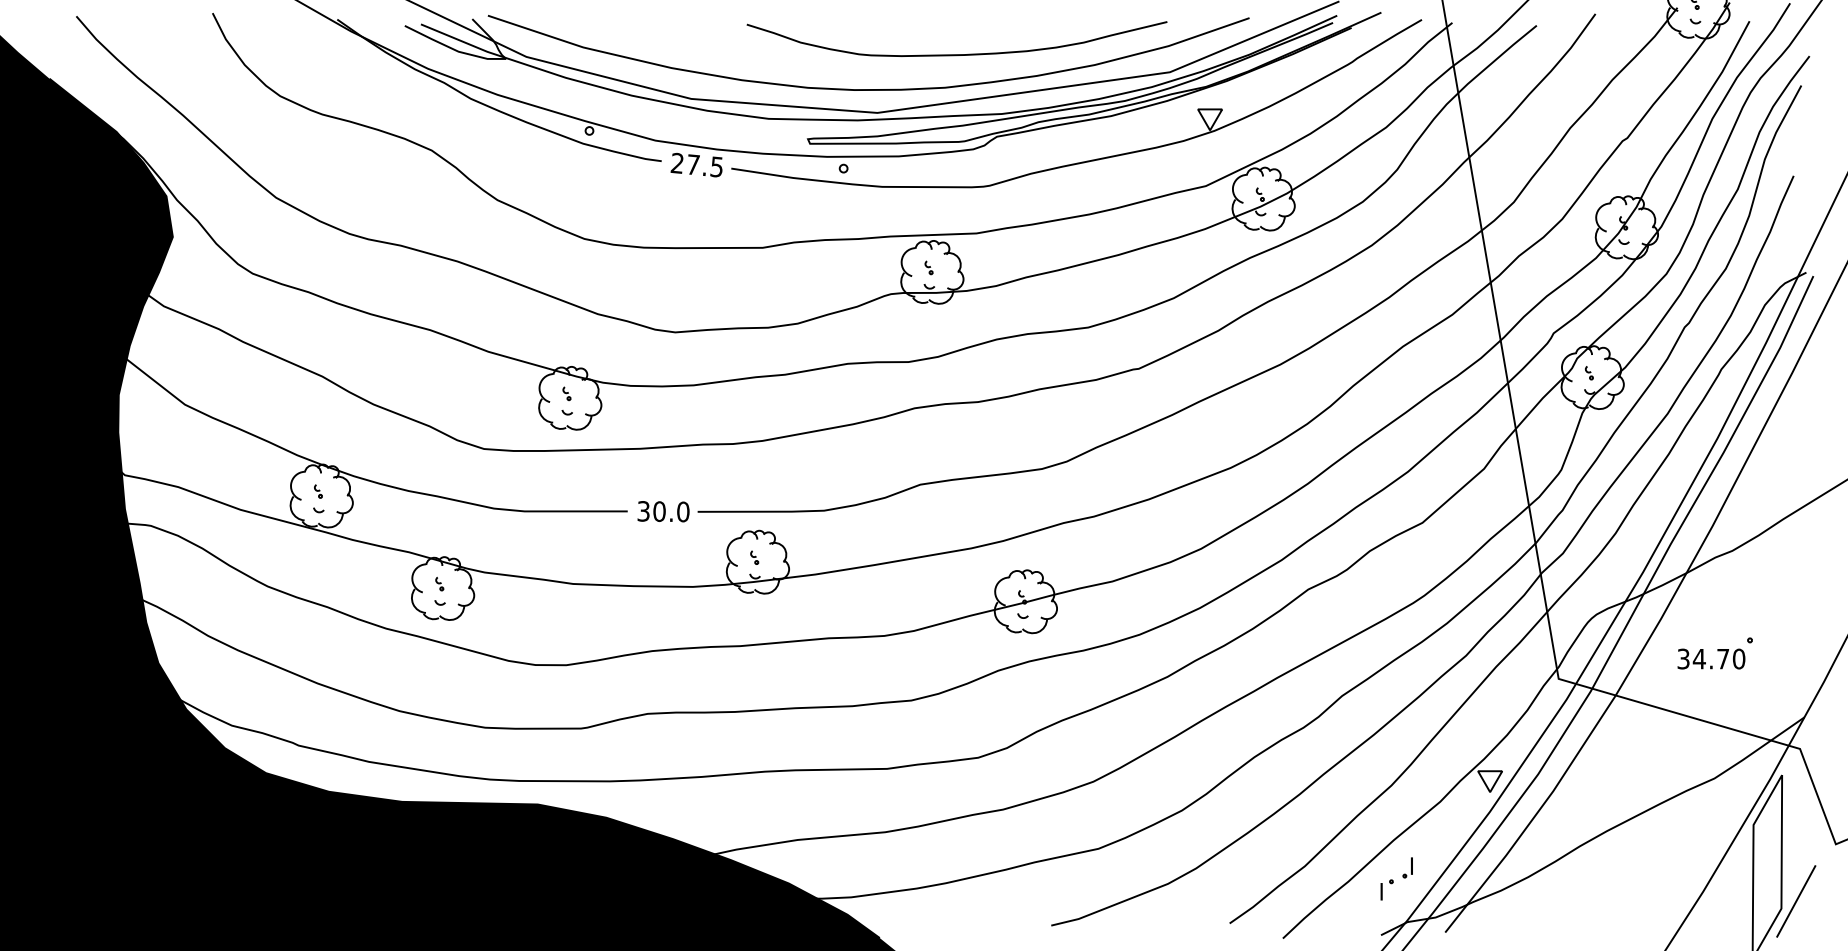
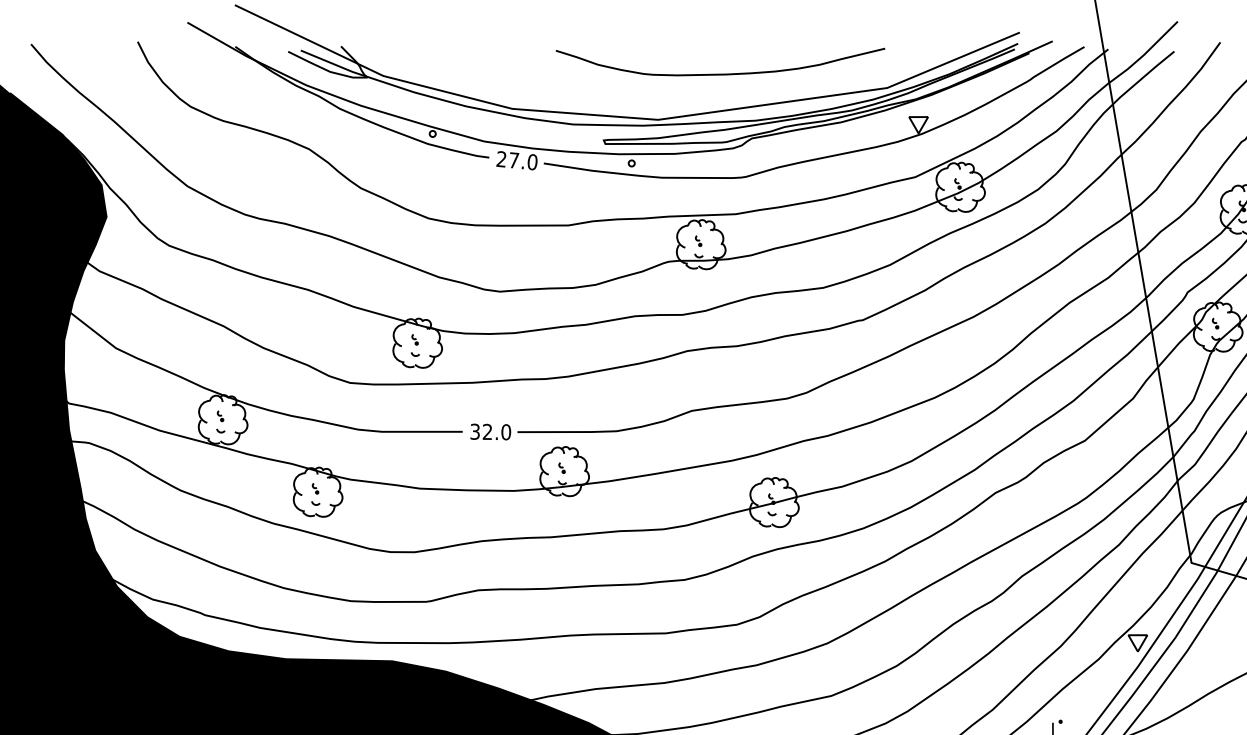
curve: (868, 89) -> (651, 101), removed
text: (716, 166) -> (532, 161), 27.5 -> 27.0
text: (659, 511) -> (487, 431), 30.0 -> 32.0
part: (1407, 867) -> (1073, 710), removed

